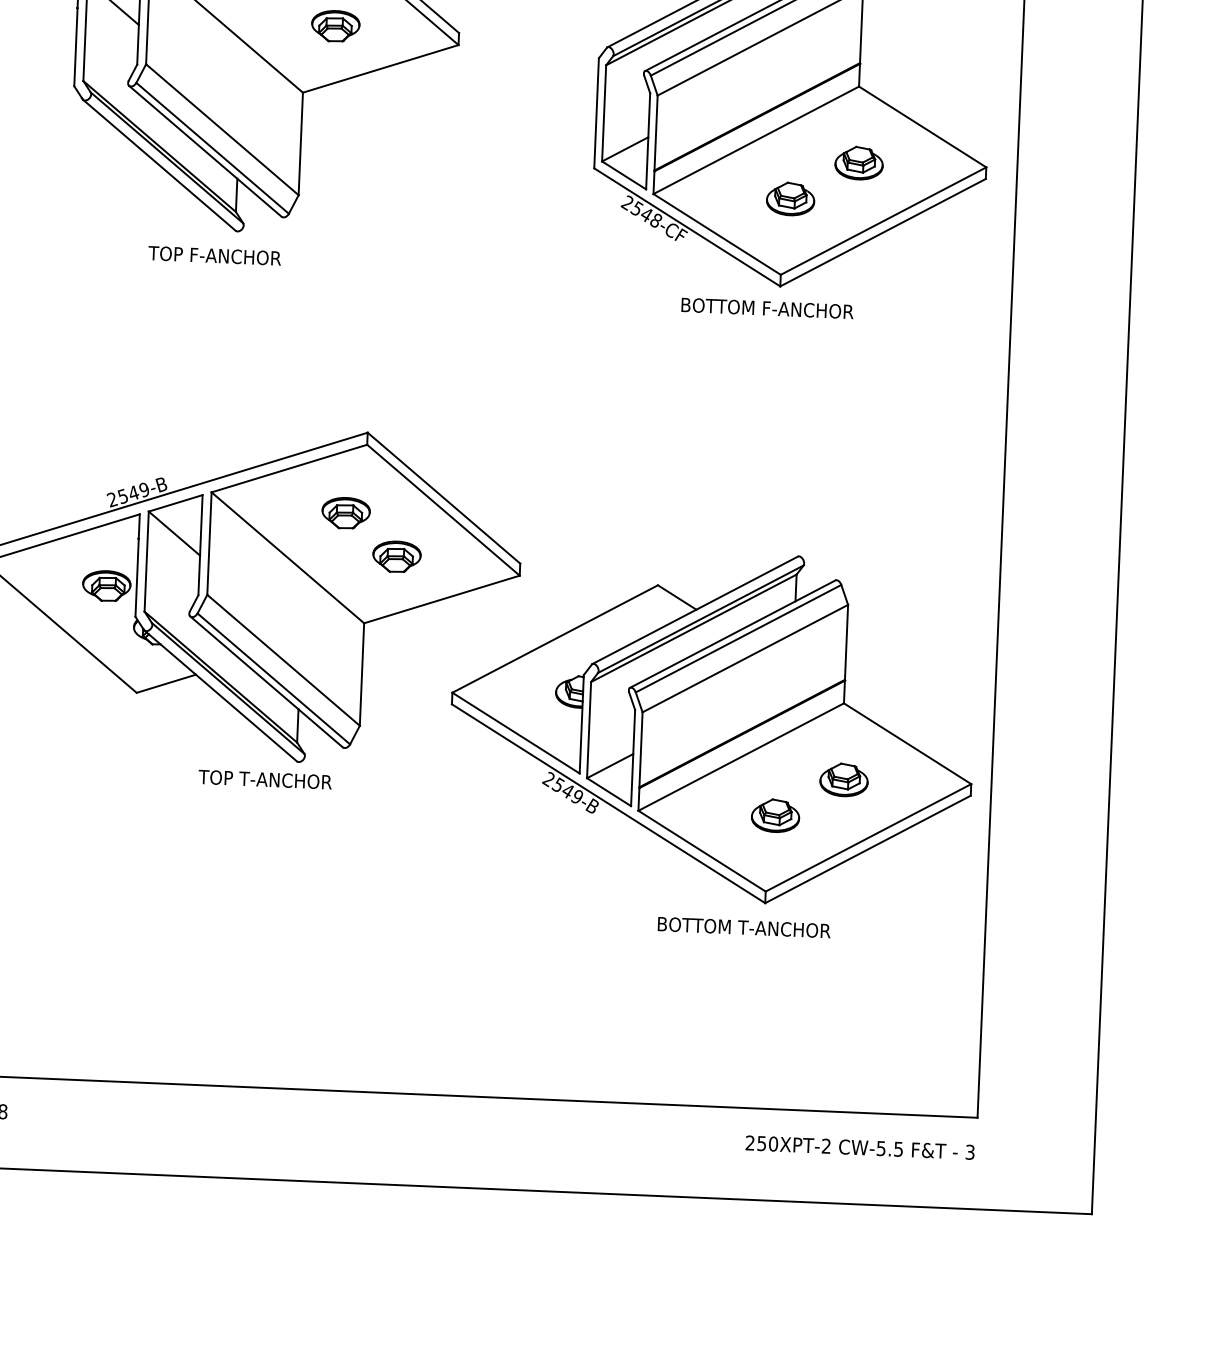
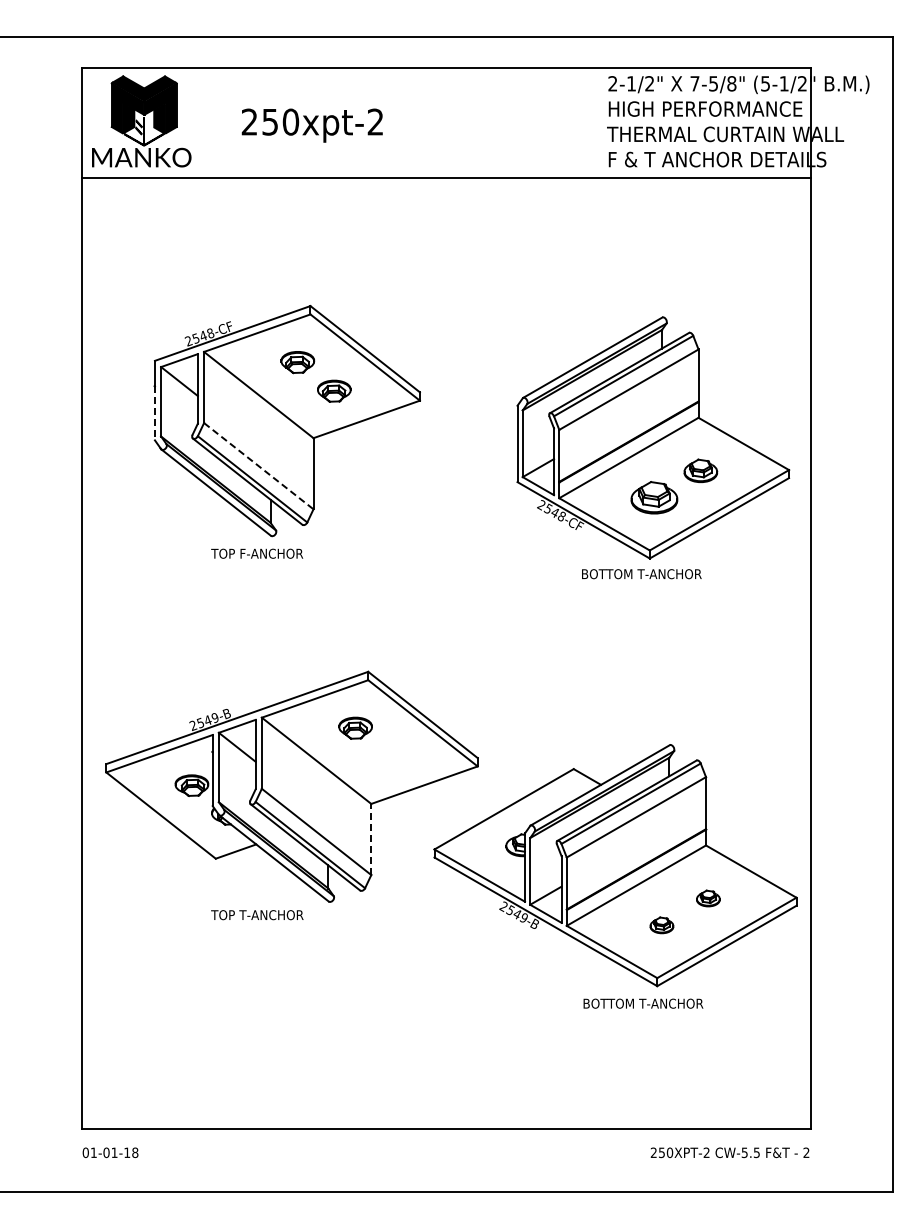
line: (75, 47) -> (154, 413), solid -> dashed
line: (221, 130) -> (258, 466), solid -> dashed
part: (790, 198) -> (654, 497), size x1.4
text: (807, 310) -> (669, 574), BOTTOM F-ANCHOR -> BOTTOM T-ANCHOR
part: (396, 556) -> (391, 756), removed
line: (362, 674) -> (371, 839), solid -> dashed
part: (844, 779) -> (708, 898), size x0.7
text: (265, 780) -> (257, 915), moved
part: (774, 815) -> (661, 925), size x0.7
text: (970, 1153) -> (806, 1153), 3 -> 2

